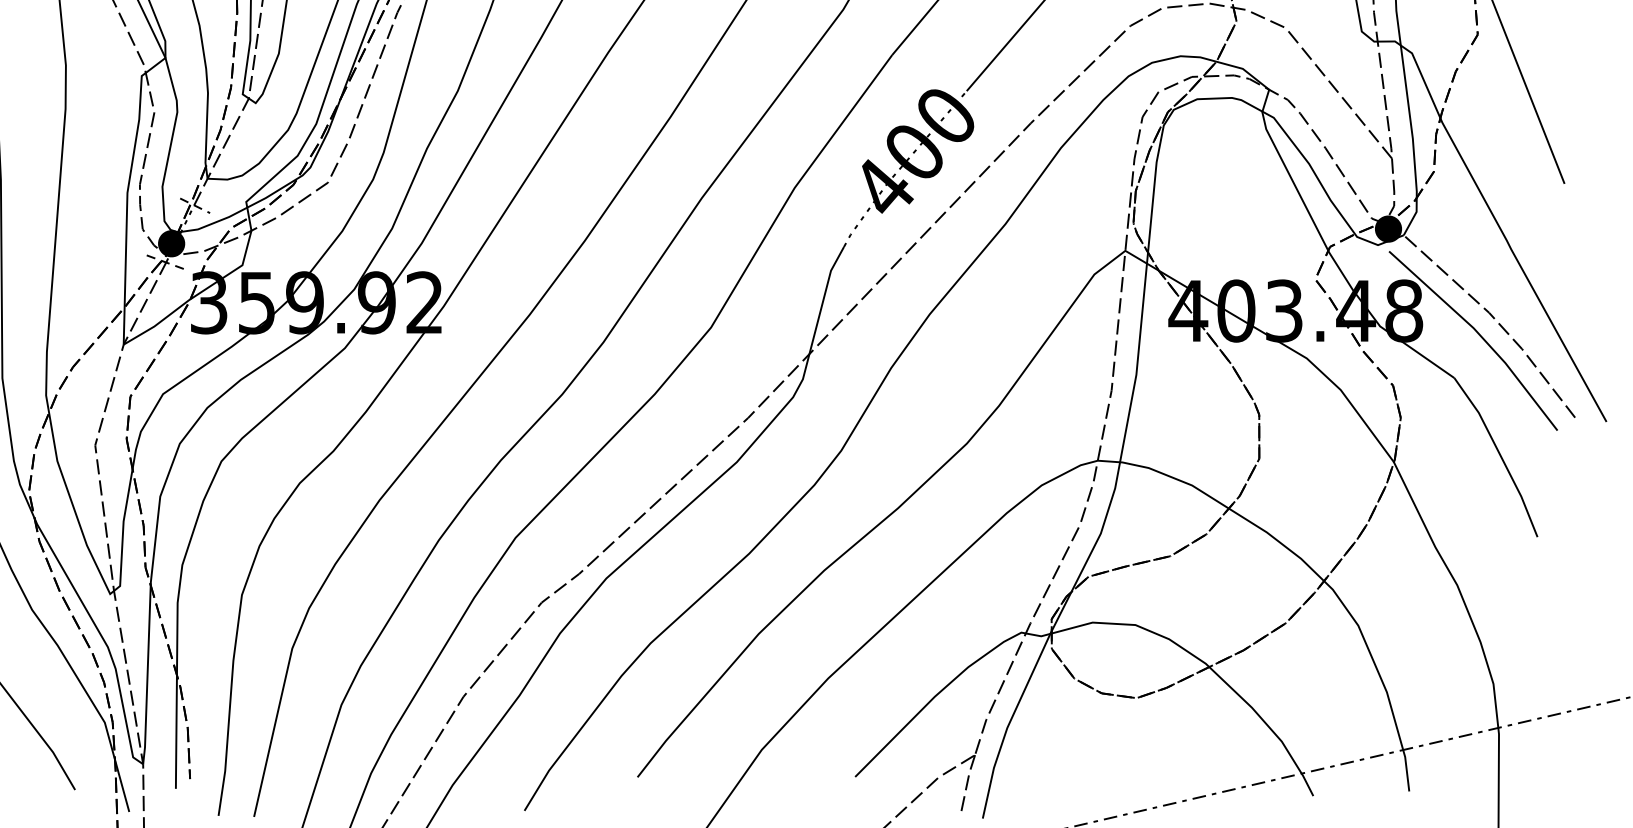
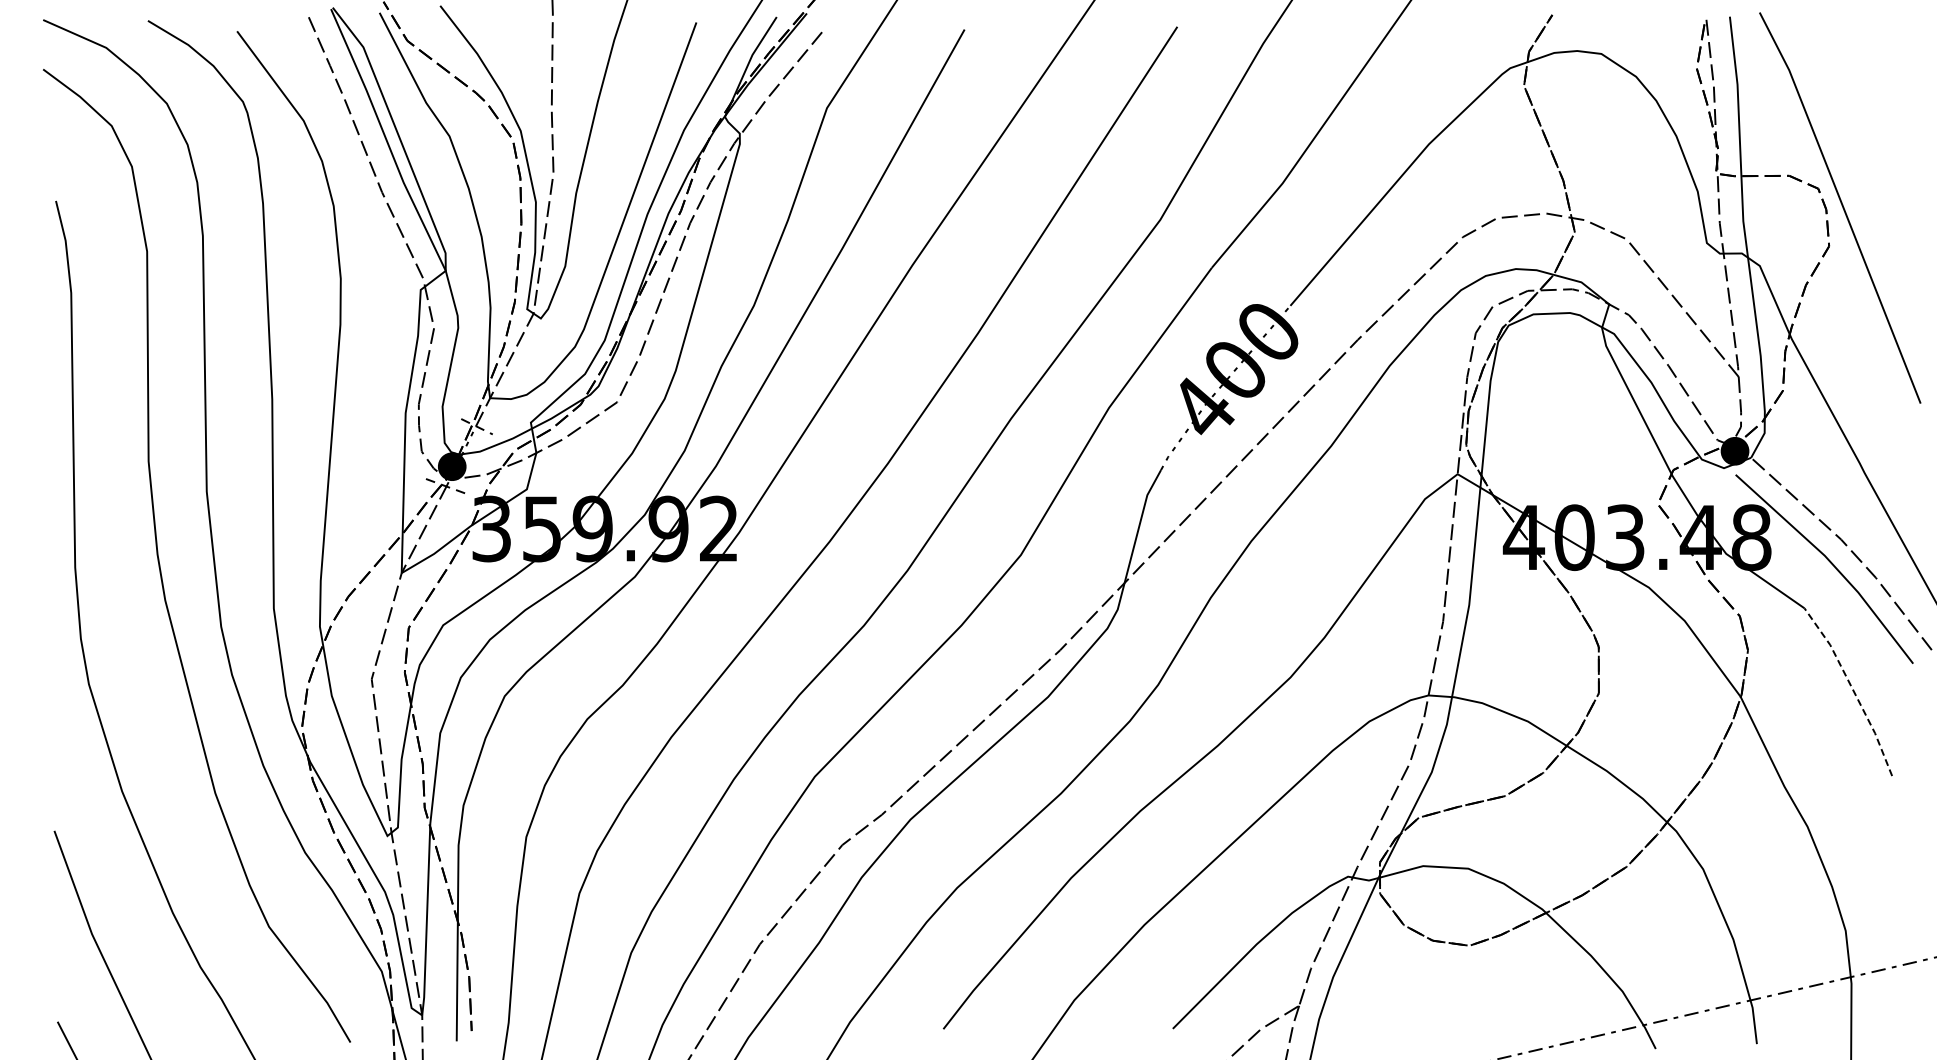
line: (1499, 455) -> (1852, 689), solid -> dashed

